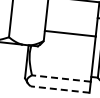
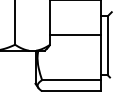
line: (61, 78) -> (71, 80), dashed -> solid
line: (59, 89) -> (71, 91), dashed -> solid

